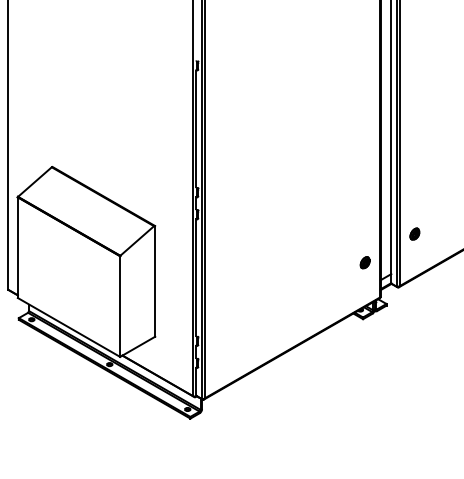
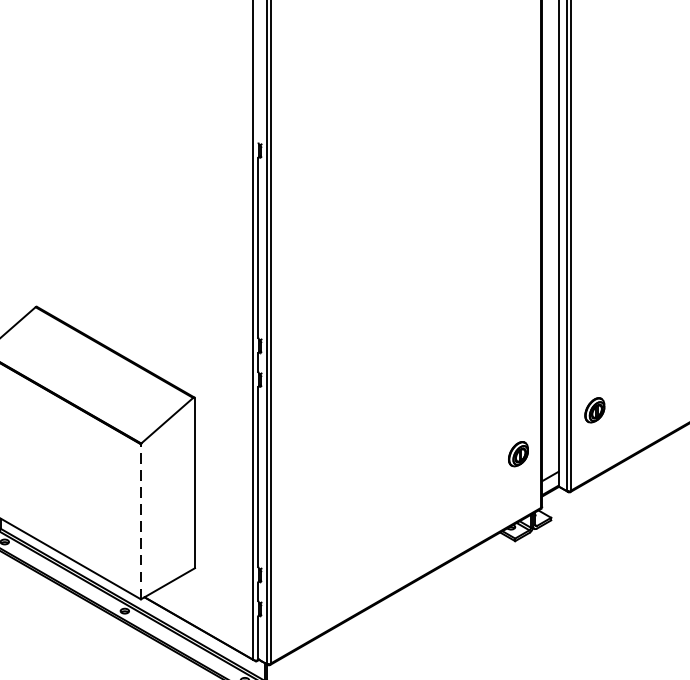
part: (414, 233) -> (594, 409), size x1.4
part: (364, 262) -> (517, 453), size x1.4
line: (120, 306) -> (141, 521), solid -> dashed

